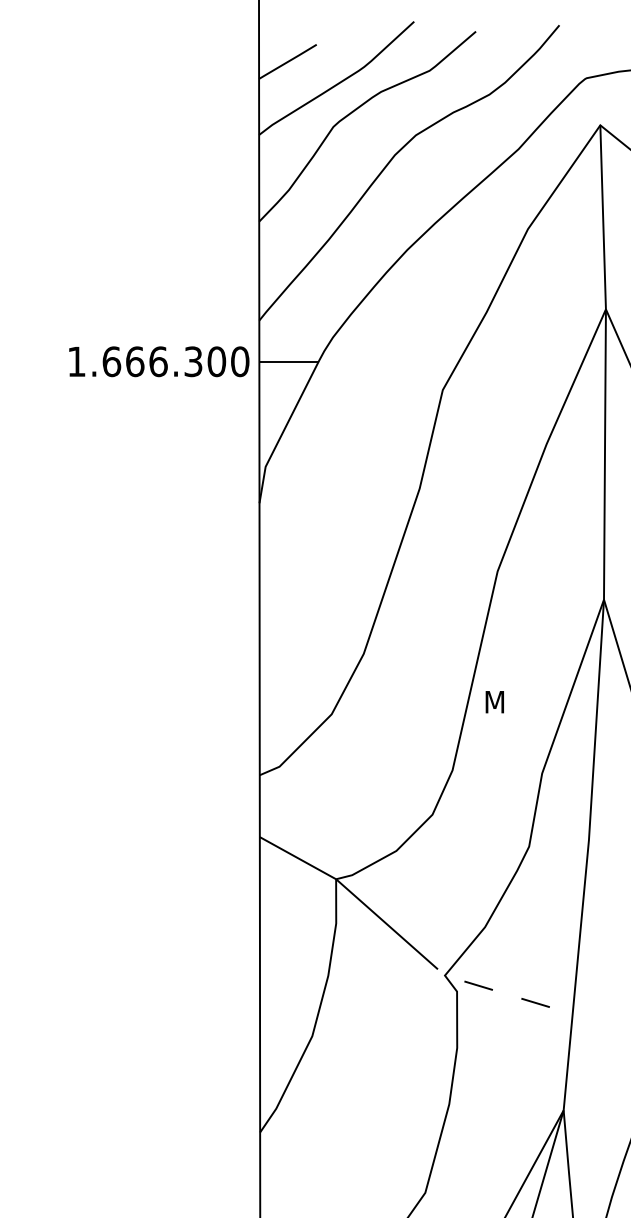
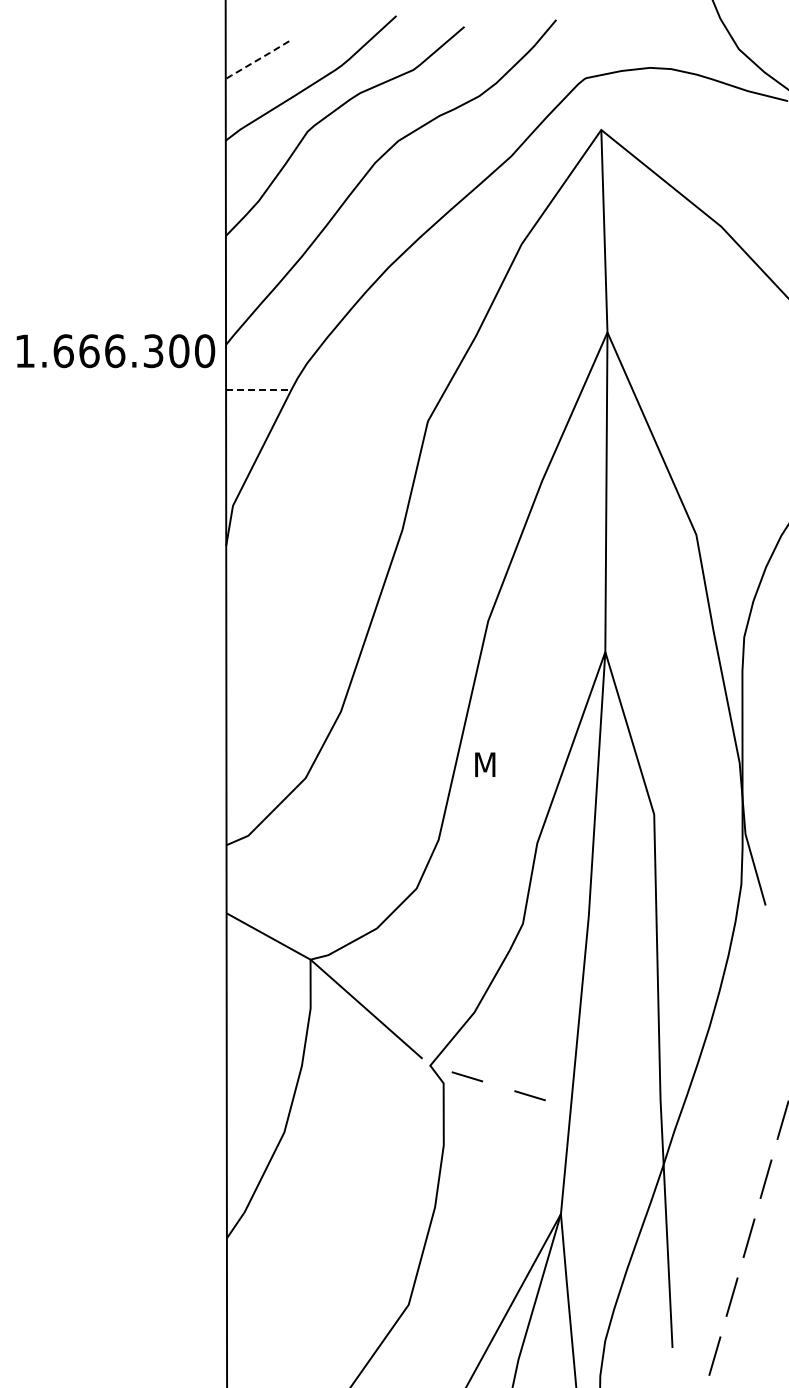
line: (287, 62) -> (256, 60), solid -> dashed
text: (158, 362) -> (115, 351), moved
line: (288, 362) -> (258, 390), solid -> dashed

